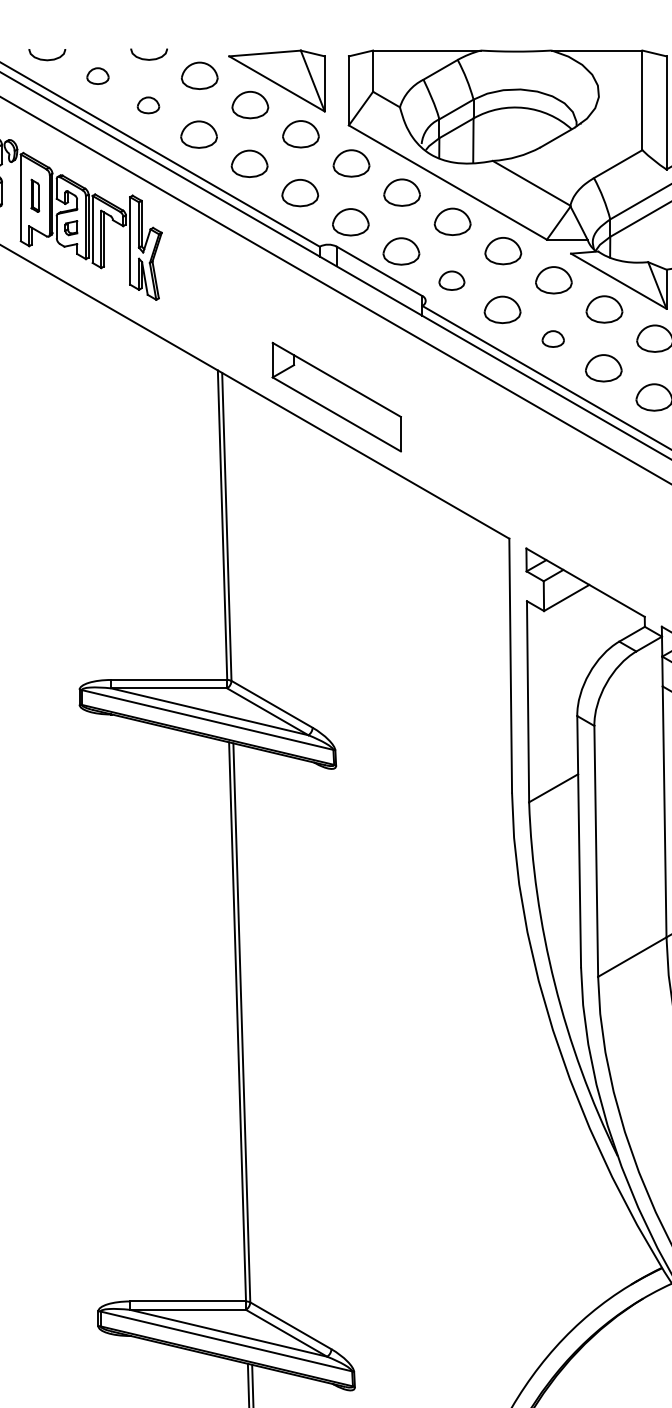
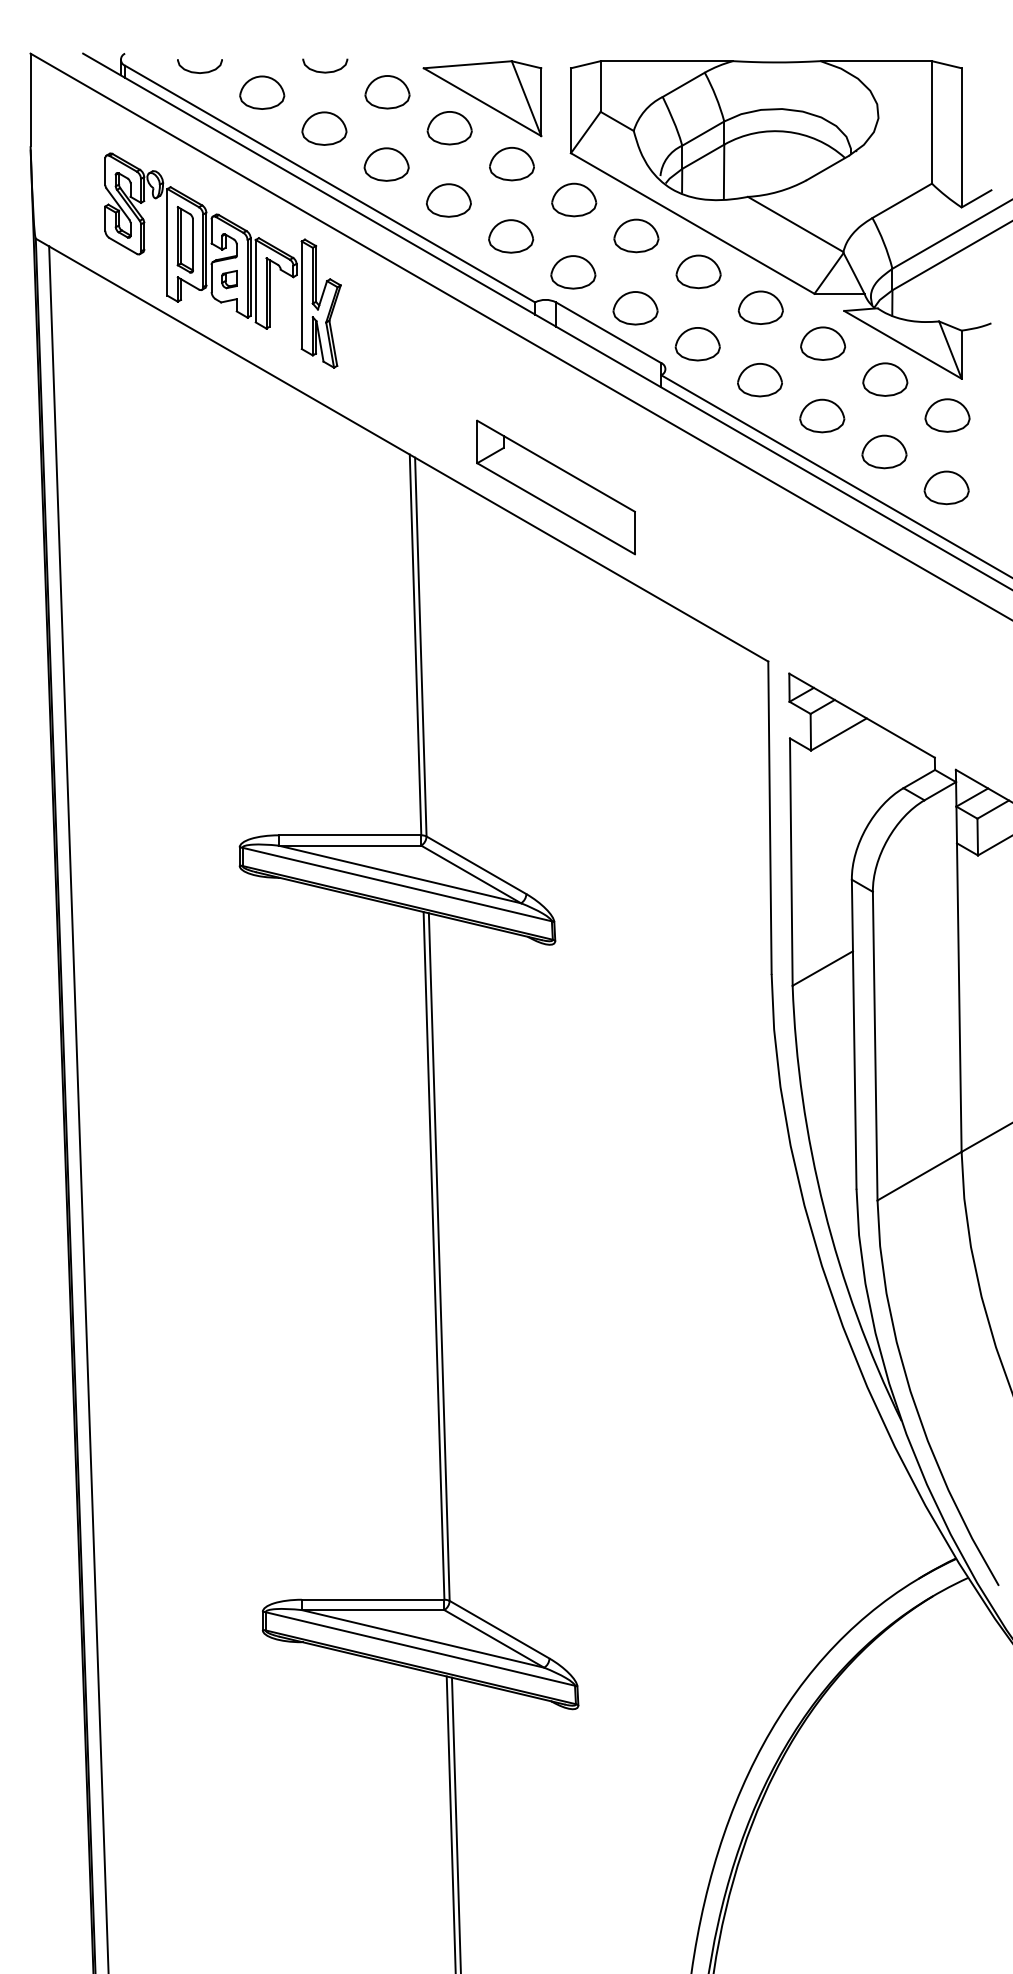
part: (98, 76) -> (262, 92), size x1.67
part: (148, 105) -> (324, 128), size x1.67
part: (34, 195) -> (184, 239), size x1.67
part: (451, 280) -> (697, 344), size x1.43
part: (553, 338) -> (822, 415), size x1.67

